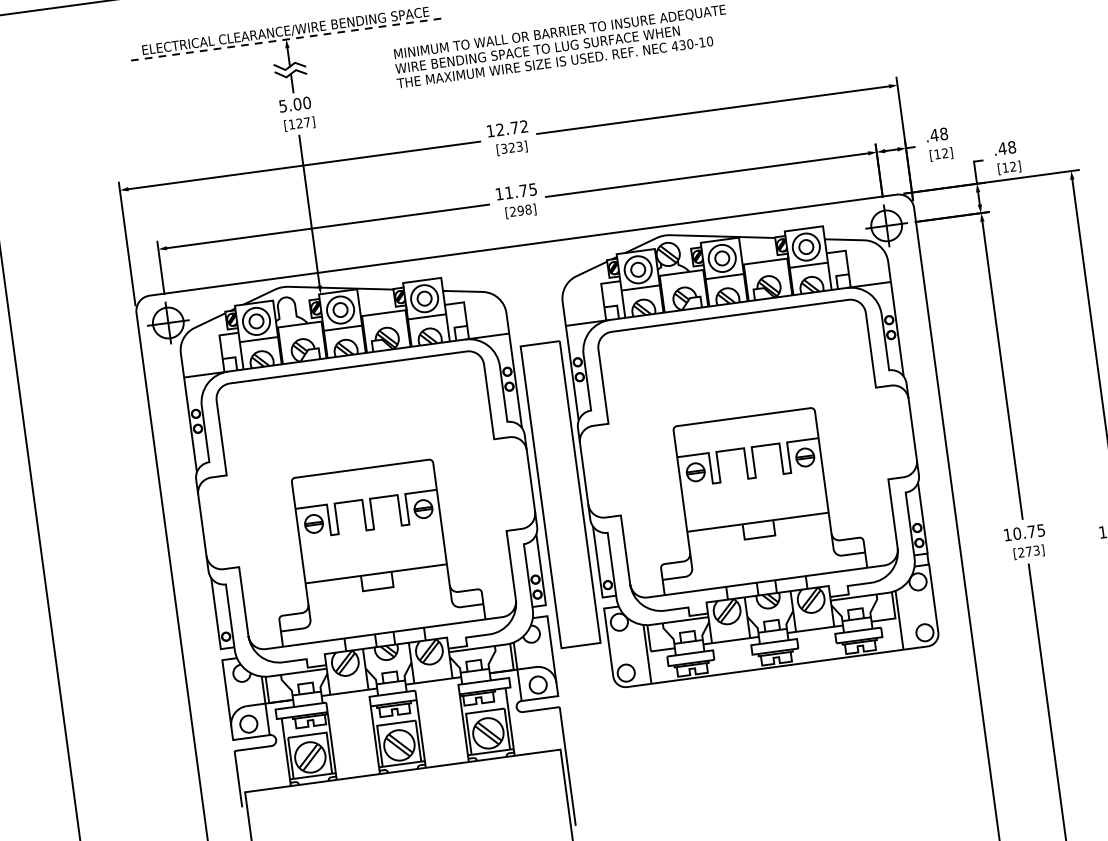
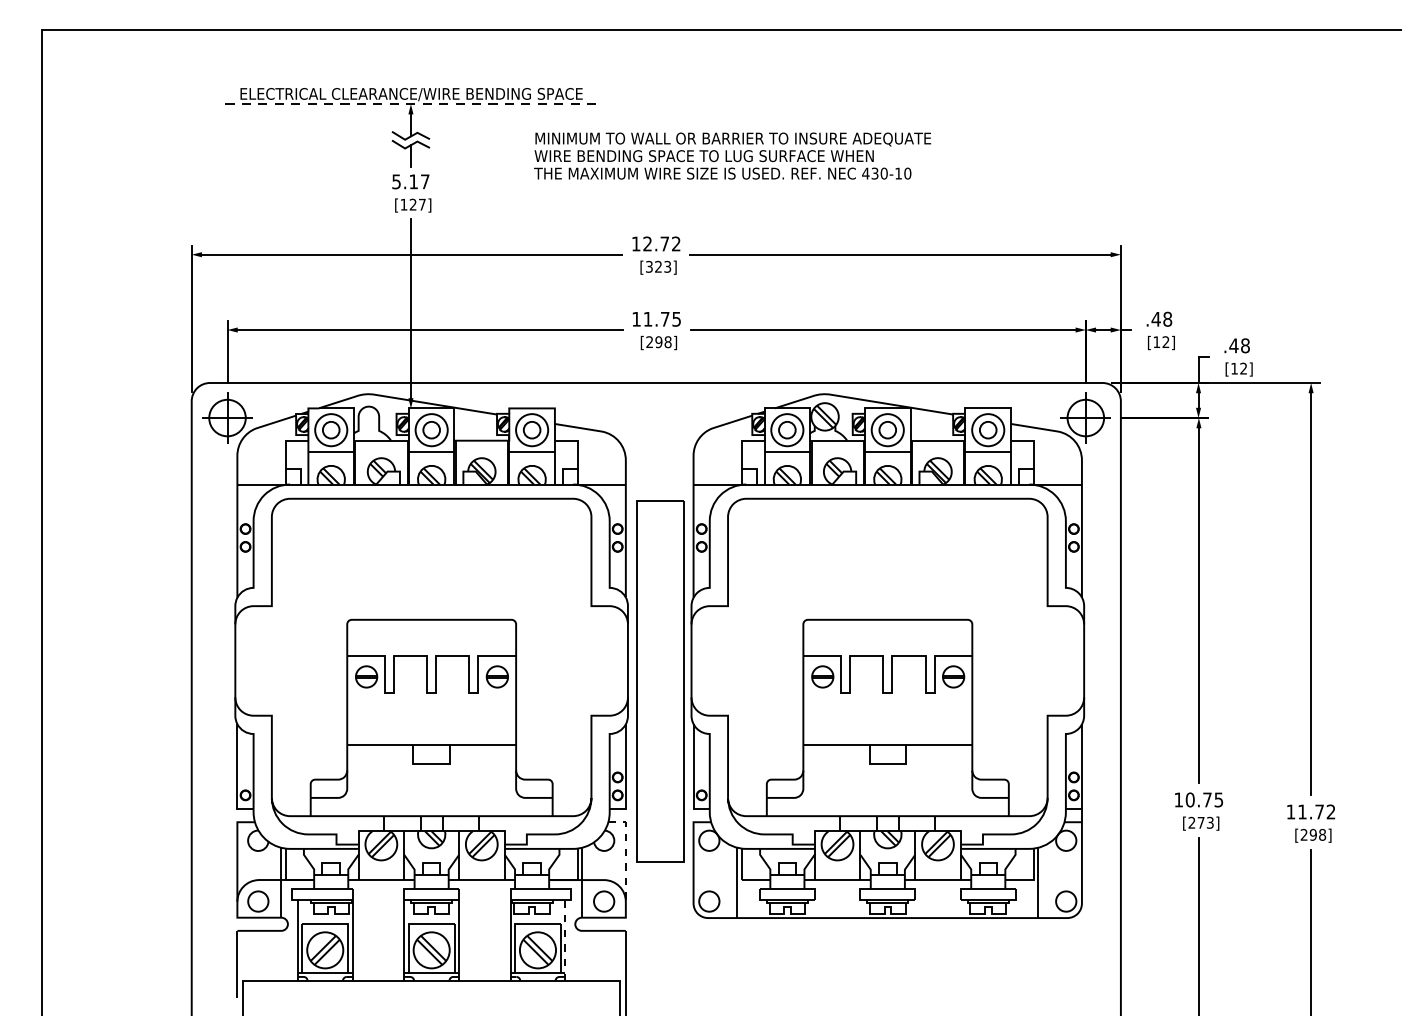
text: (302, 103) -> (419, 181), 5.00 -> 5.17
line: (550, 642) -> (625, 853), solid -> dashed
line: (510, 721) -> (565, 939), solid -> dashed

